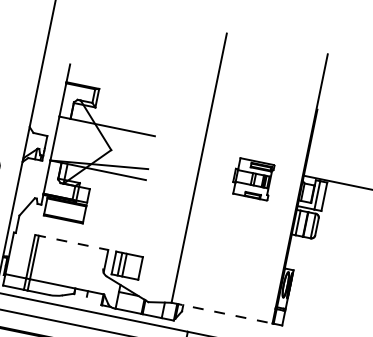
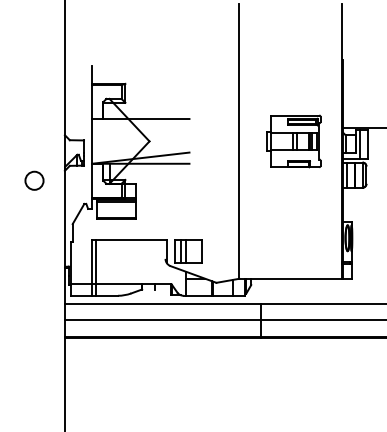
part: (252, 179) -> (293, 141), size x1.43
line: (71, 242) -> (129, 239), dashed -> solid
line: (221, 312) -> (290, 278), dashed -> solid

